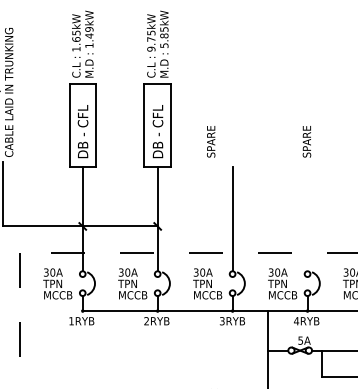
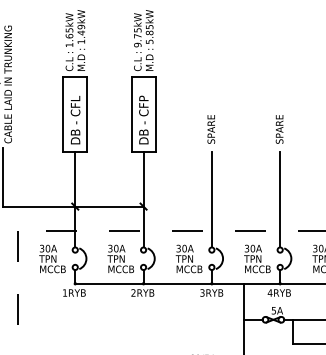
text: (157, 106) -> (143, 97), DB - CFL -> DB - CFP
text: (211, 141) -> (211, 129), moved
line: (307, 218) -> (280, 199), added

